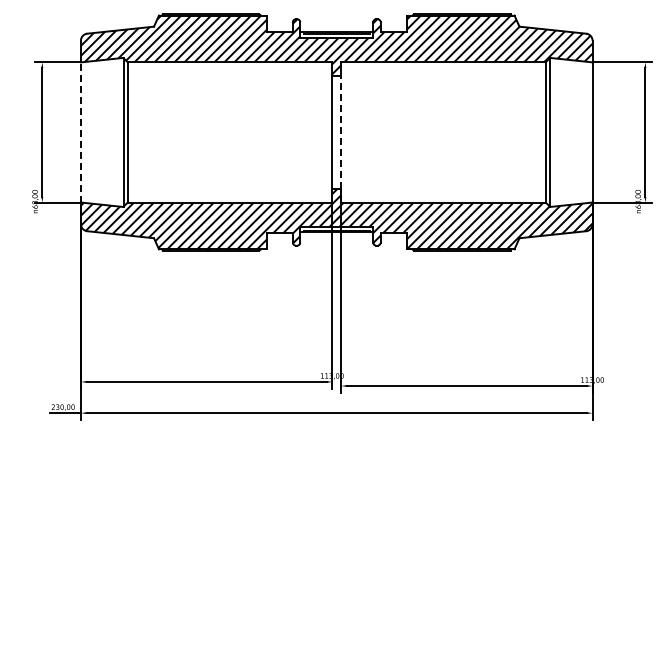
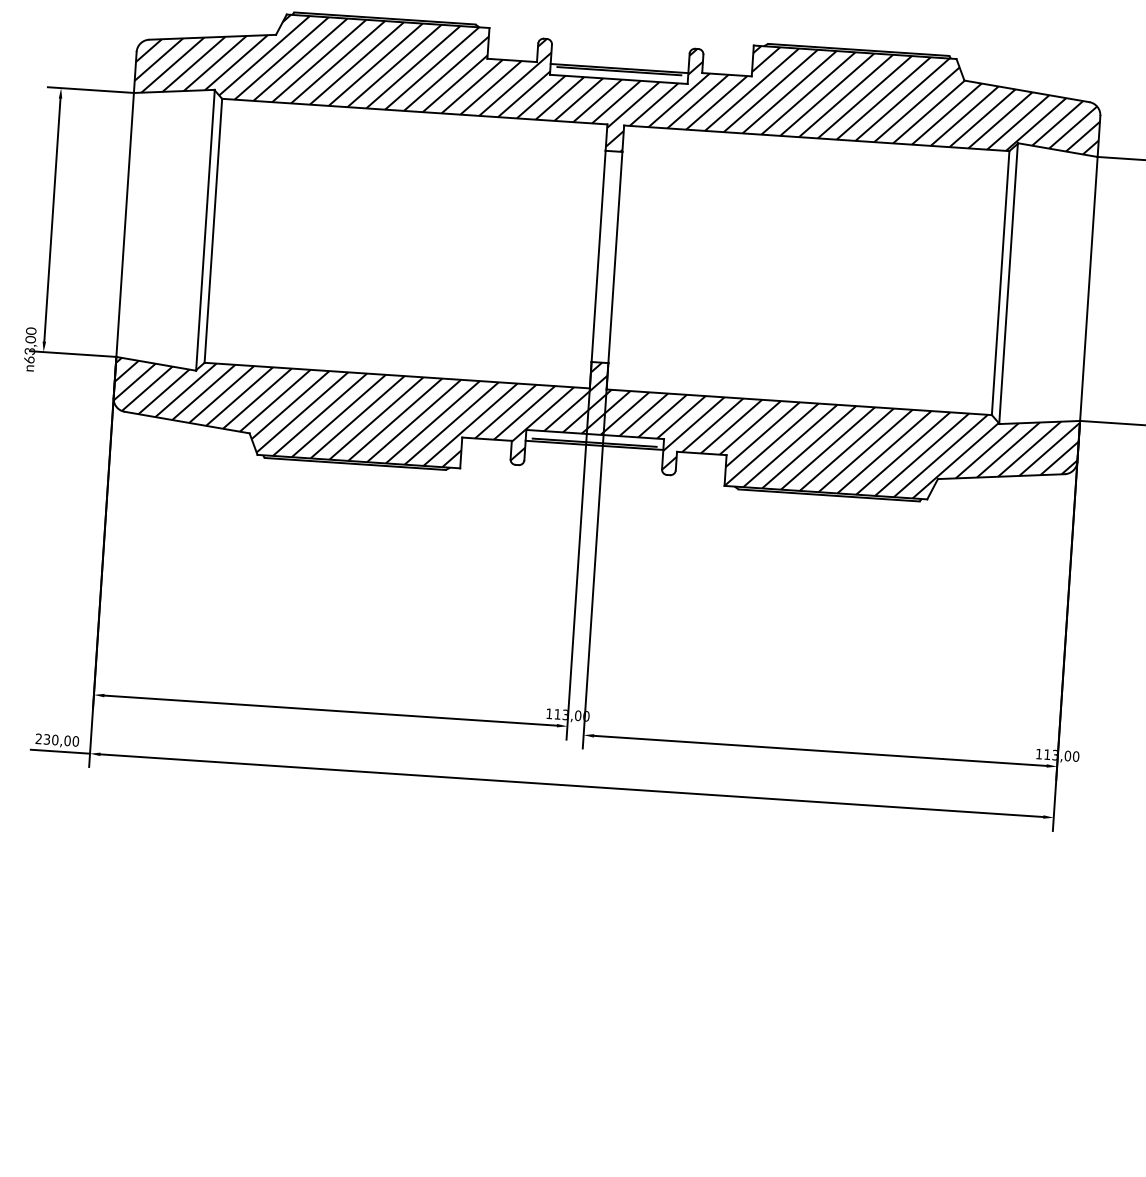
line: (80, 131) -> (124, 223), dashed -> solid
line: (341, 131) -> (616, 255), dashed -> solid

